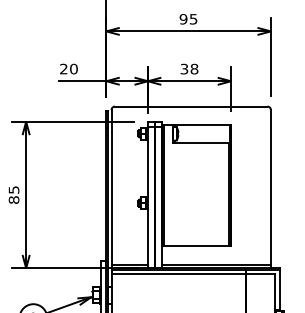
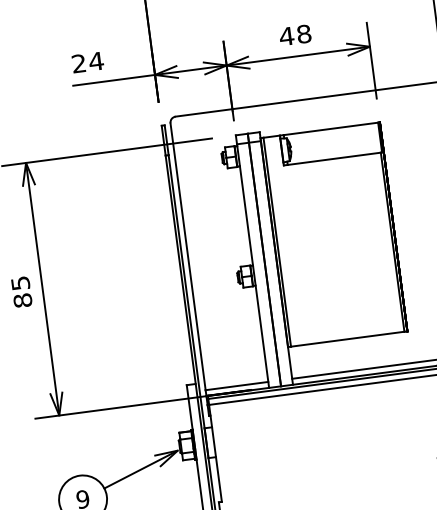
text: (73, 68) -> (95, 60), 20 -> 24
text: (184, 68) -> (286, 35), 38 -> 48

